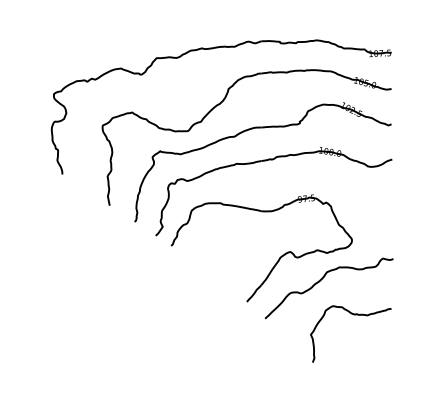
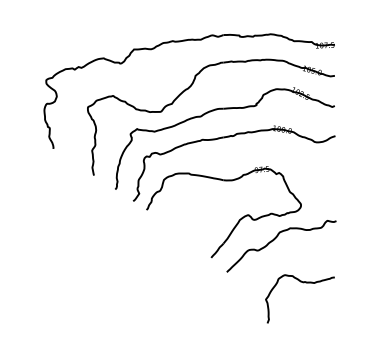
curve: (353, 315) -> (302, 283), moved

